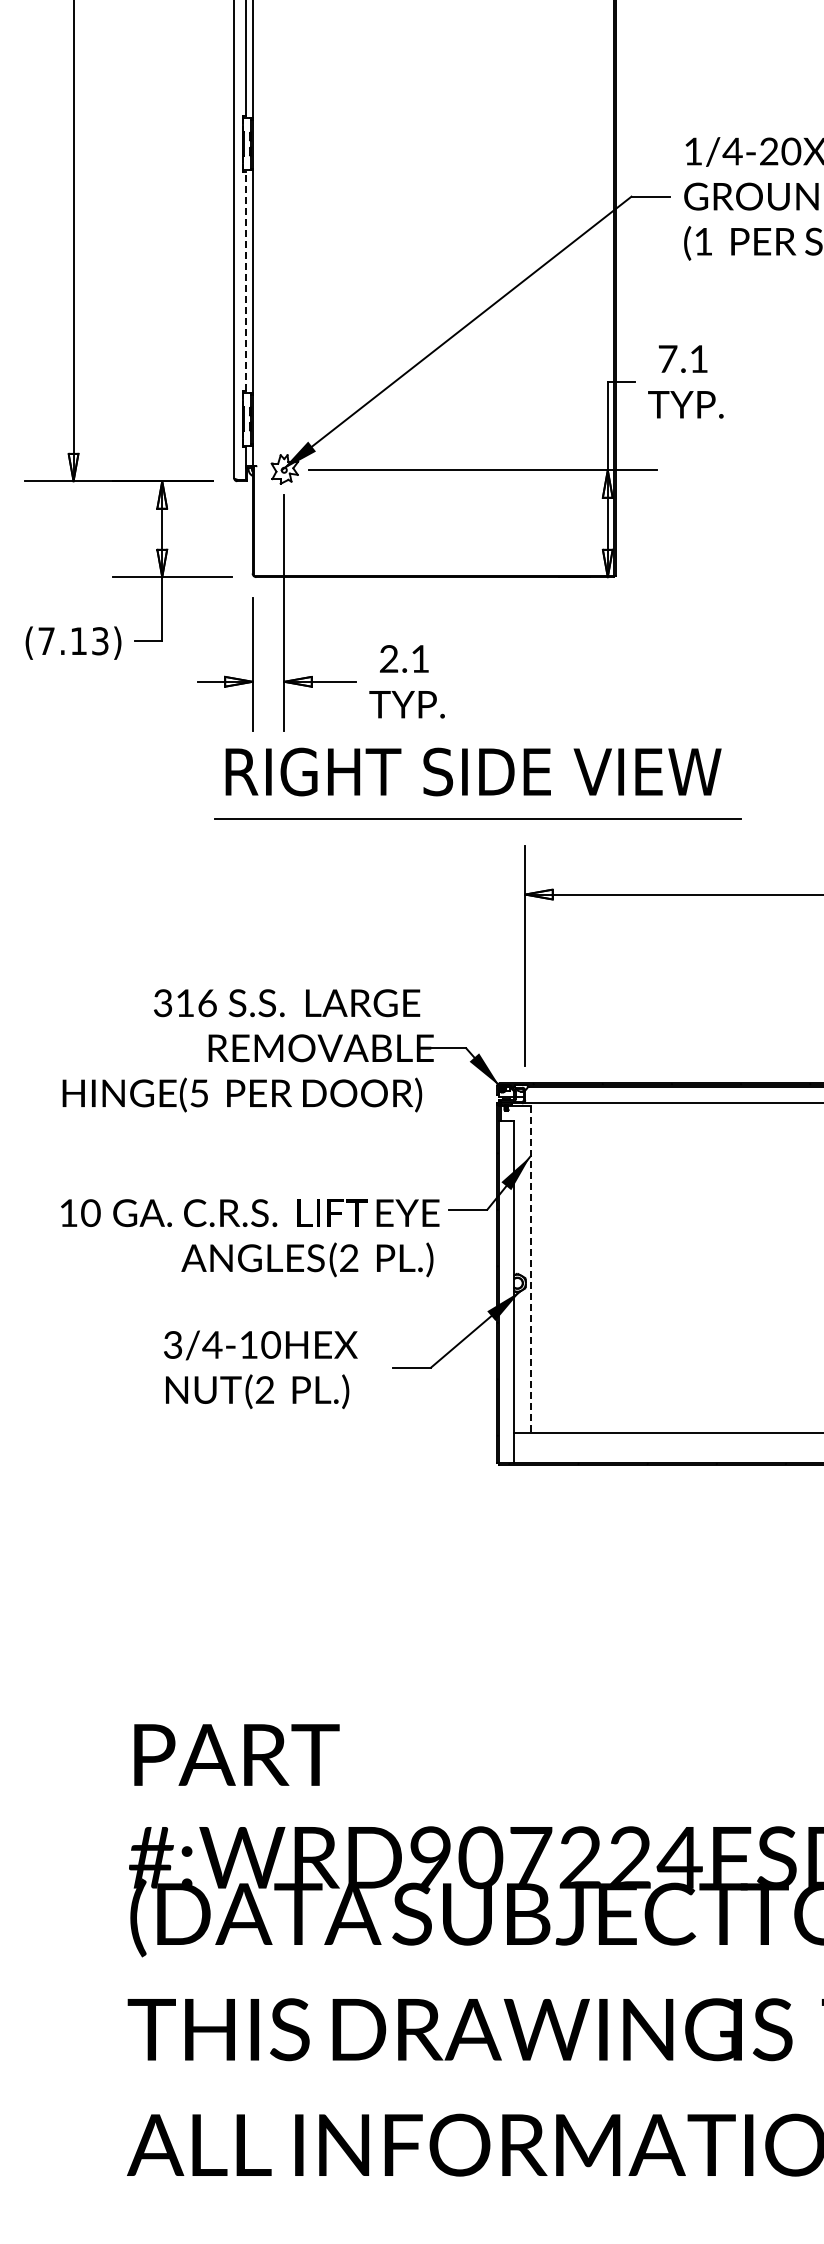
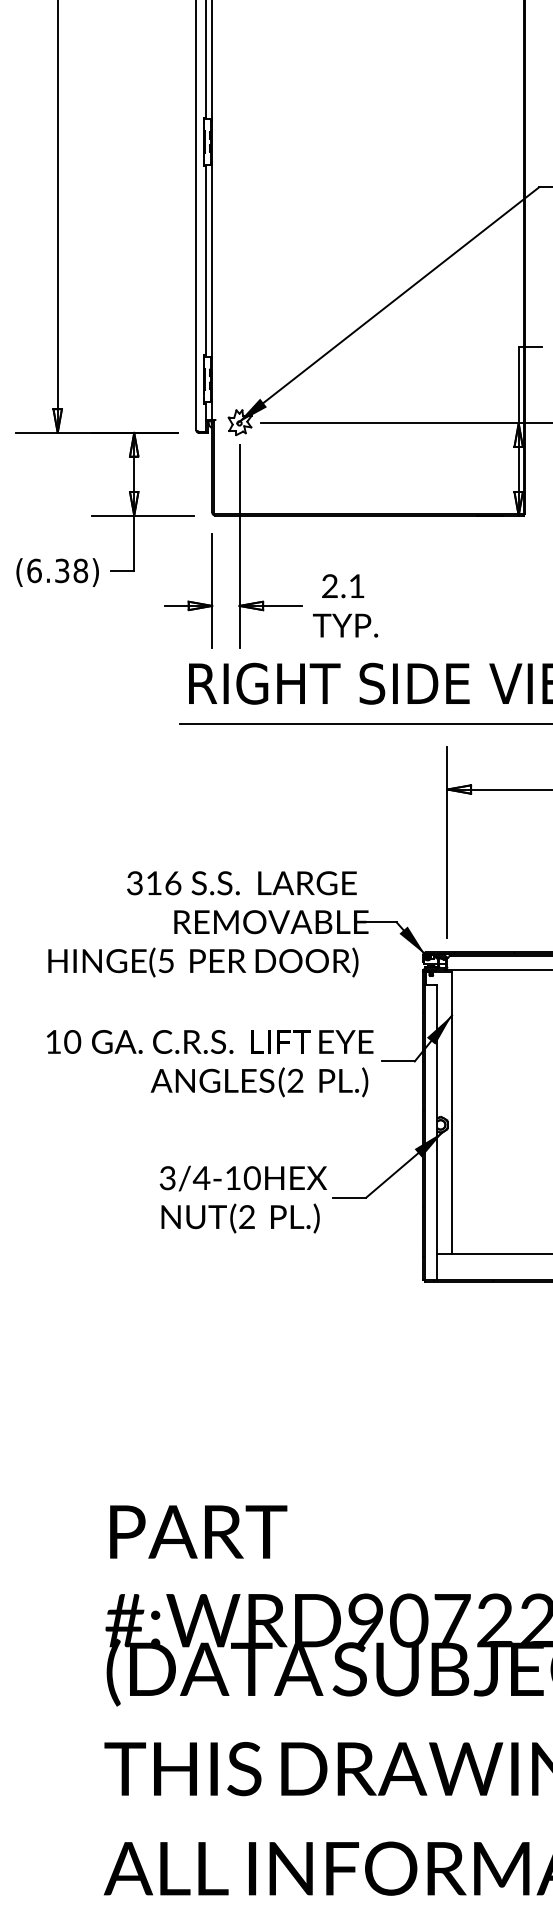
line: (245, 281) -> (206, 260), dashed -> solid
text: (73, 641) -> (57, 571), (7.13) -> (6.38)
text: (250, 1238) -> (210, 1063), moved
line: (530, 1269) -> (451, 1113), dashed -> solid
text: (260, 1369) -> (243, 1199), moved

